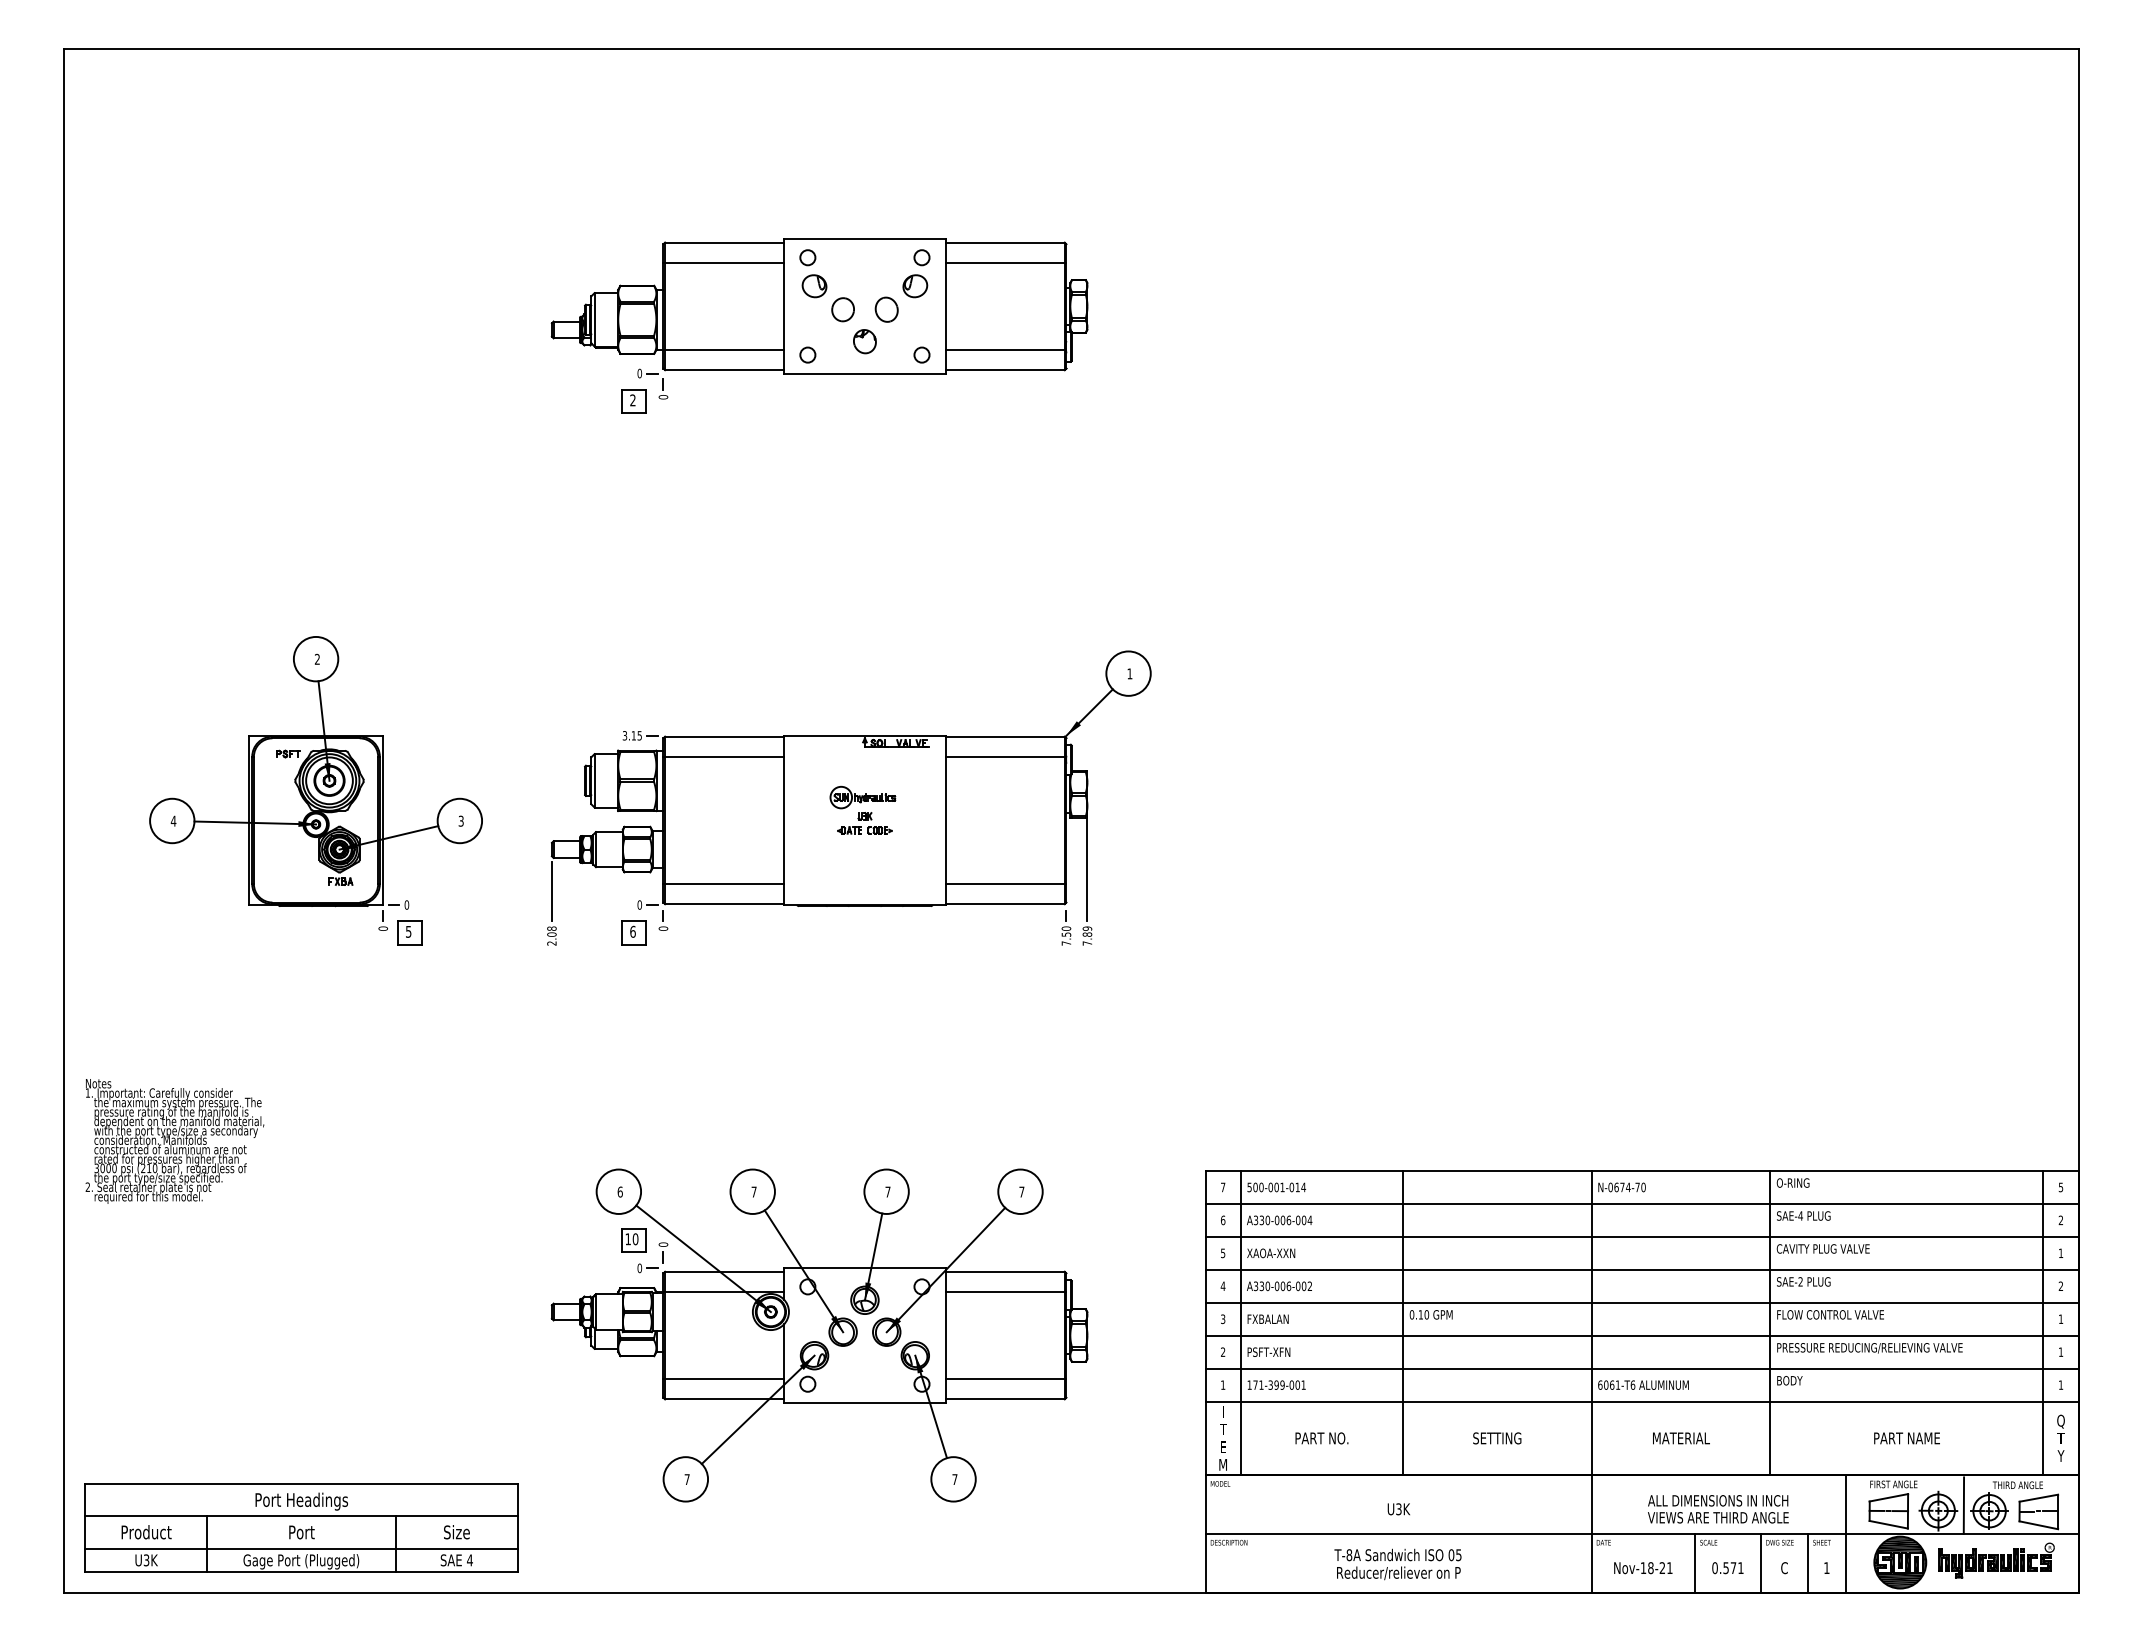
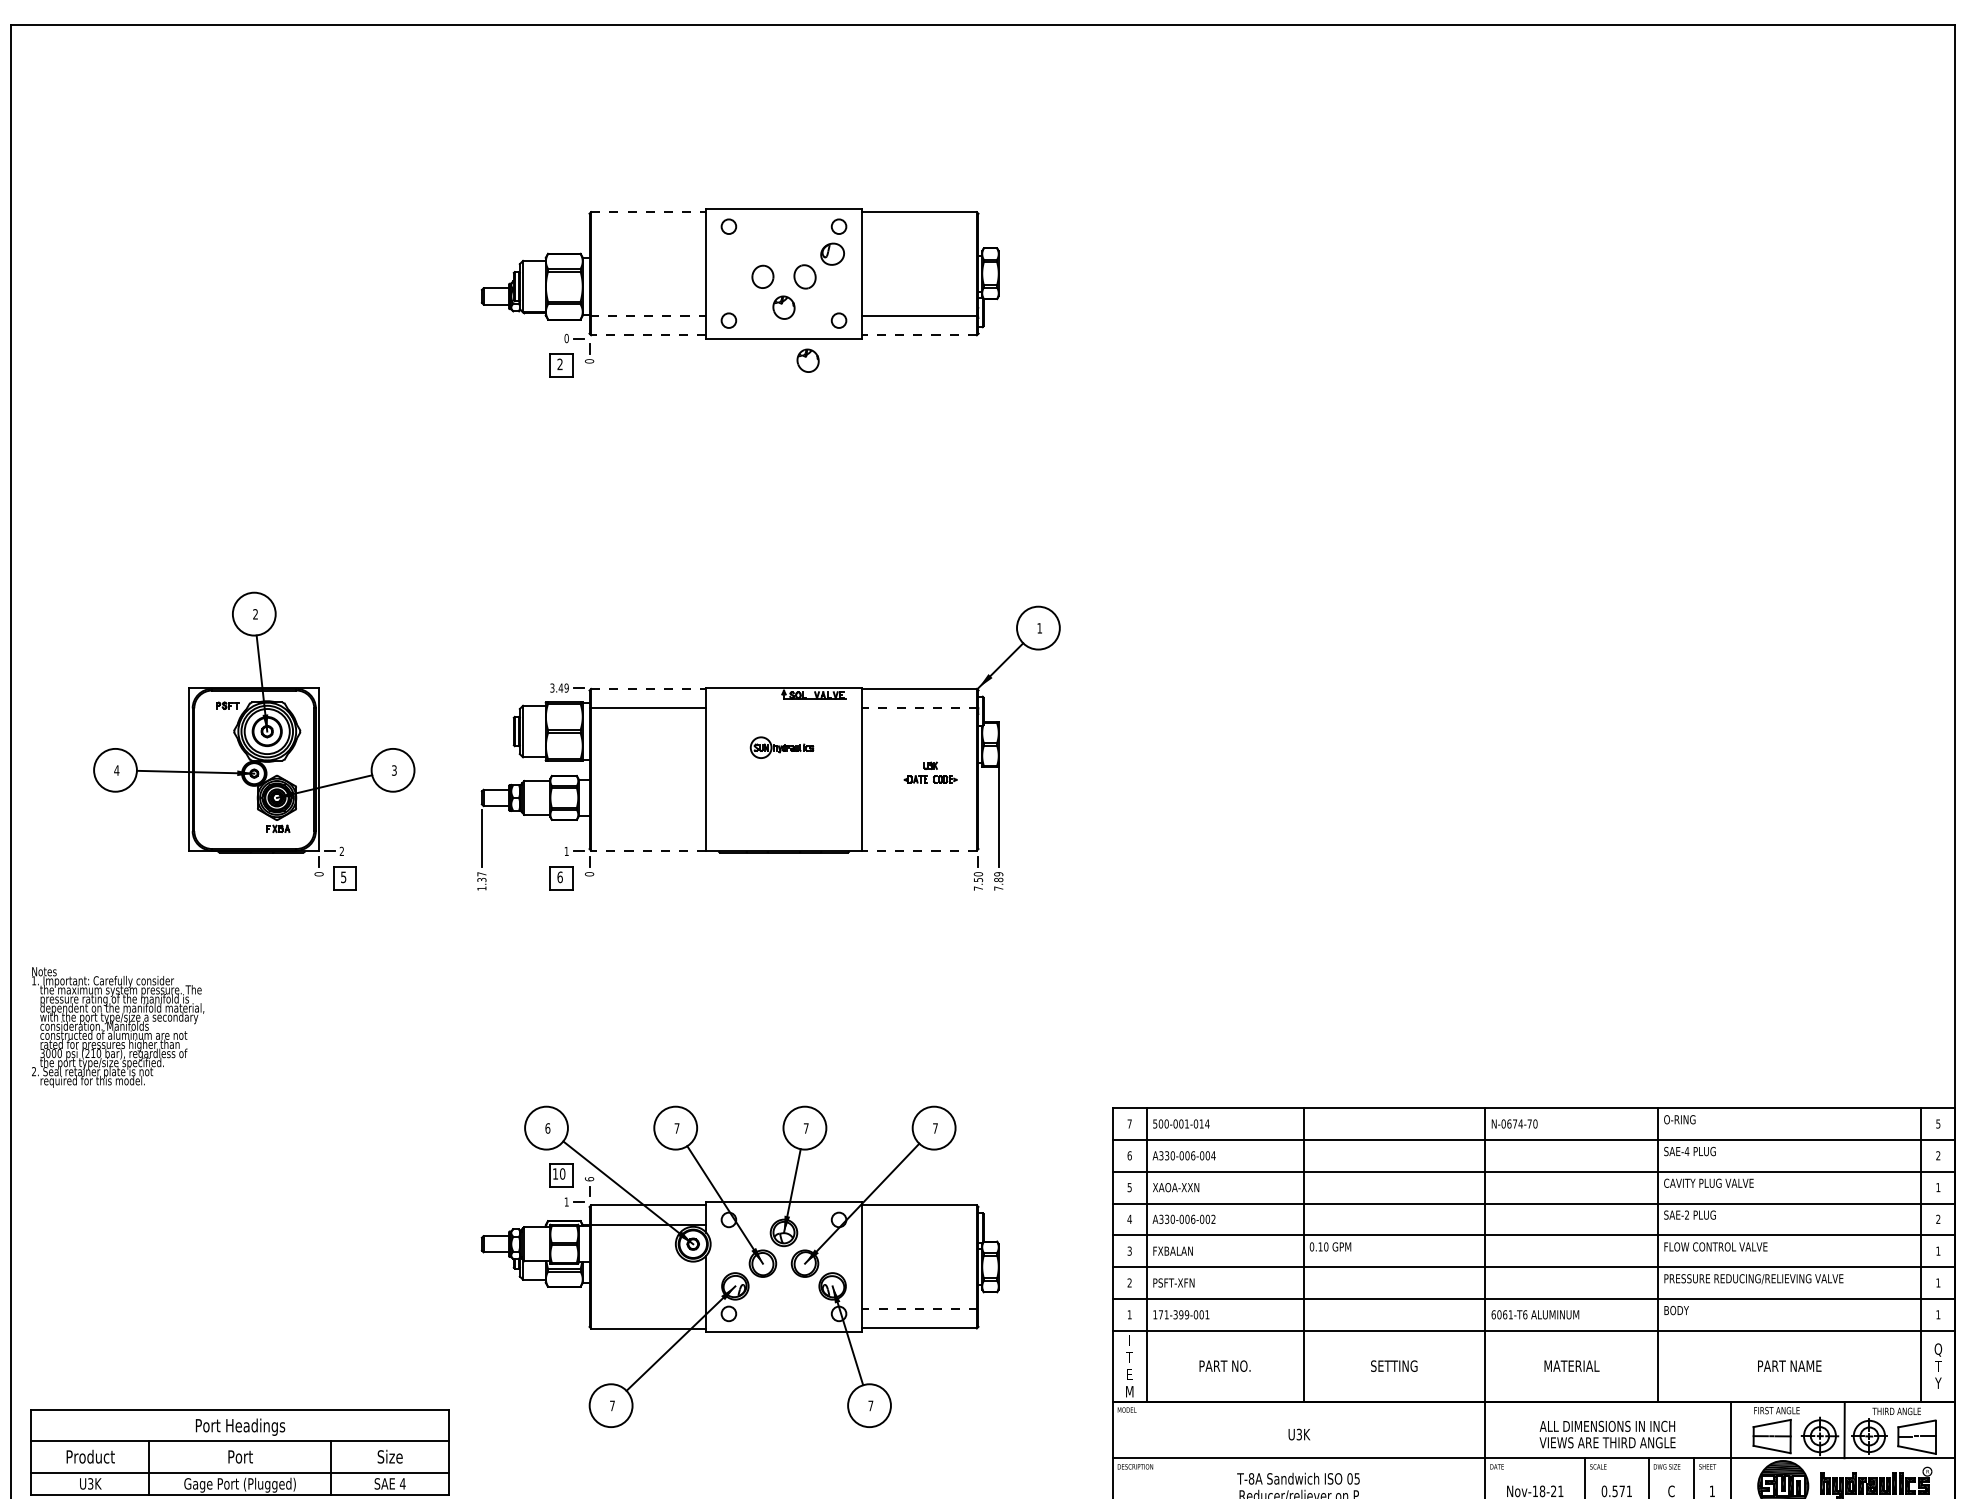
line: (724, 242) -> (648, 212), solid -> dashed
line: (723, 262) -> (647, 231), removed
line: (1005, 262) -> (919, 231), removed
part: (814, 286) -> (735, 254), removed
line: (724, 350) -> (648, 316), solid -> dashed
line: (724, 370) -> (648, 335), solid -> dashed
line: (1005, 370) -> (919, 335), solid -> dashed
part: (889, 396) -> (807, 360), added
text: (636, 735) -> (563, 687), 3.15 -> 3.49
line: (724, 736) -> (648, 688), solid -> dashed
line: (1005, 756) -> (919, 708), solid -> dashed
part: (864, 823) -> (930, 772), moved
line: (723, 884) -> (647, 831), removed
line: (1005, 884) -> (919, 831), removed
text: (406, 904) -> (341, 850), 0 -> 2
text: (639, 904) -> (566, 850), 0 -> 1
line: (724, 904) -> (648, 850), solid -> dashed
line: (1005, 904) -> (919, 850), solid -> dashed
text: (551, 935) -> (481, 880), 2.08 -> 1.37
text: (174, 1141) -> (117, 1027), moved
text: (662, 1244) -> (588, 1179), 0 -> 6
text: (639, 1268) -> (566, 1202), 0 -> 1
line: (1005, 1291) -> (919, 1224), removed
line: (723, 1379) -> (647, 1309), removed
line: (1005, 1379) -> (919, 1309), solid -> dashed

